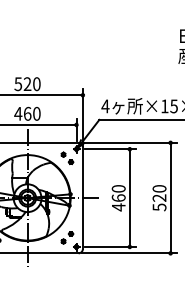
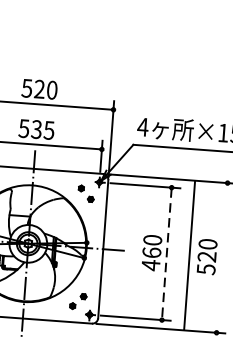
text: (27, 113) -> (36, 129), 460 -> 535
line: (170, 197) -> (189, 254), moved
line: (129, 198) -> (166, 254), solid -> dashed

